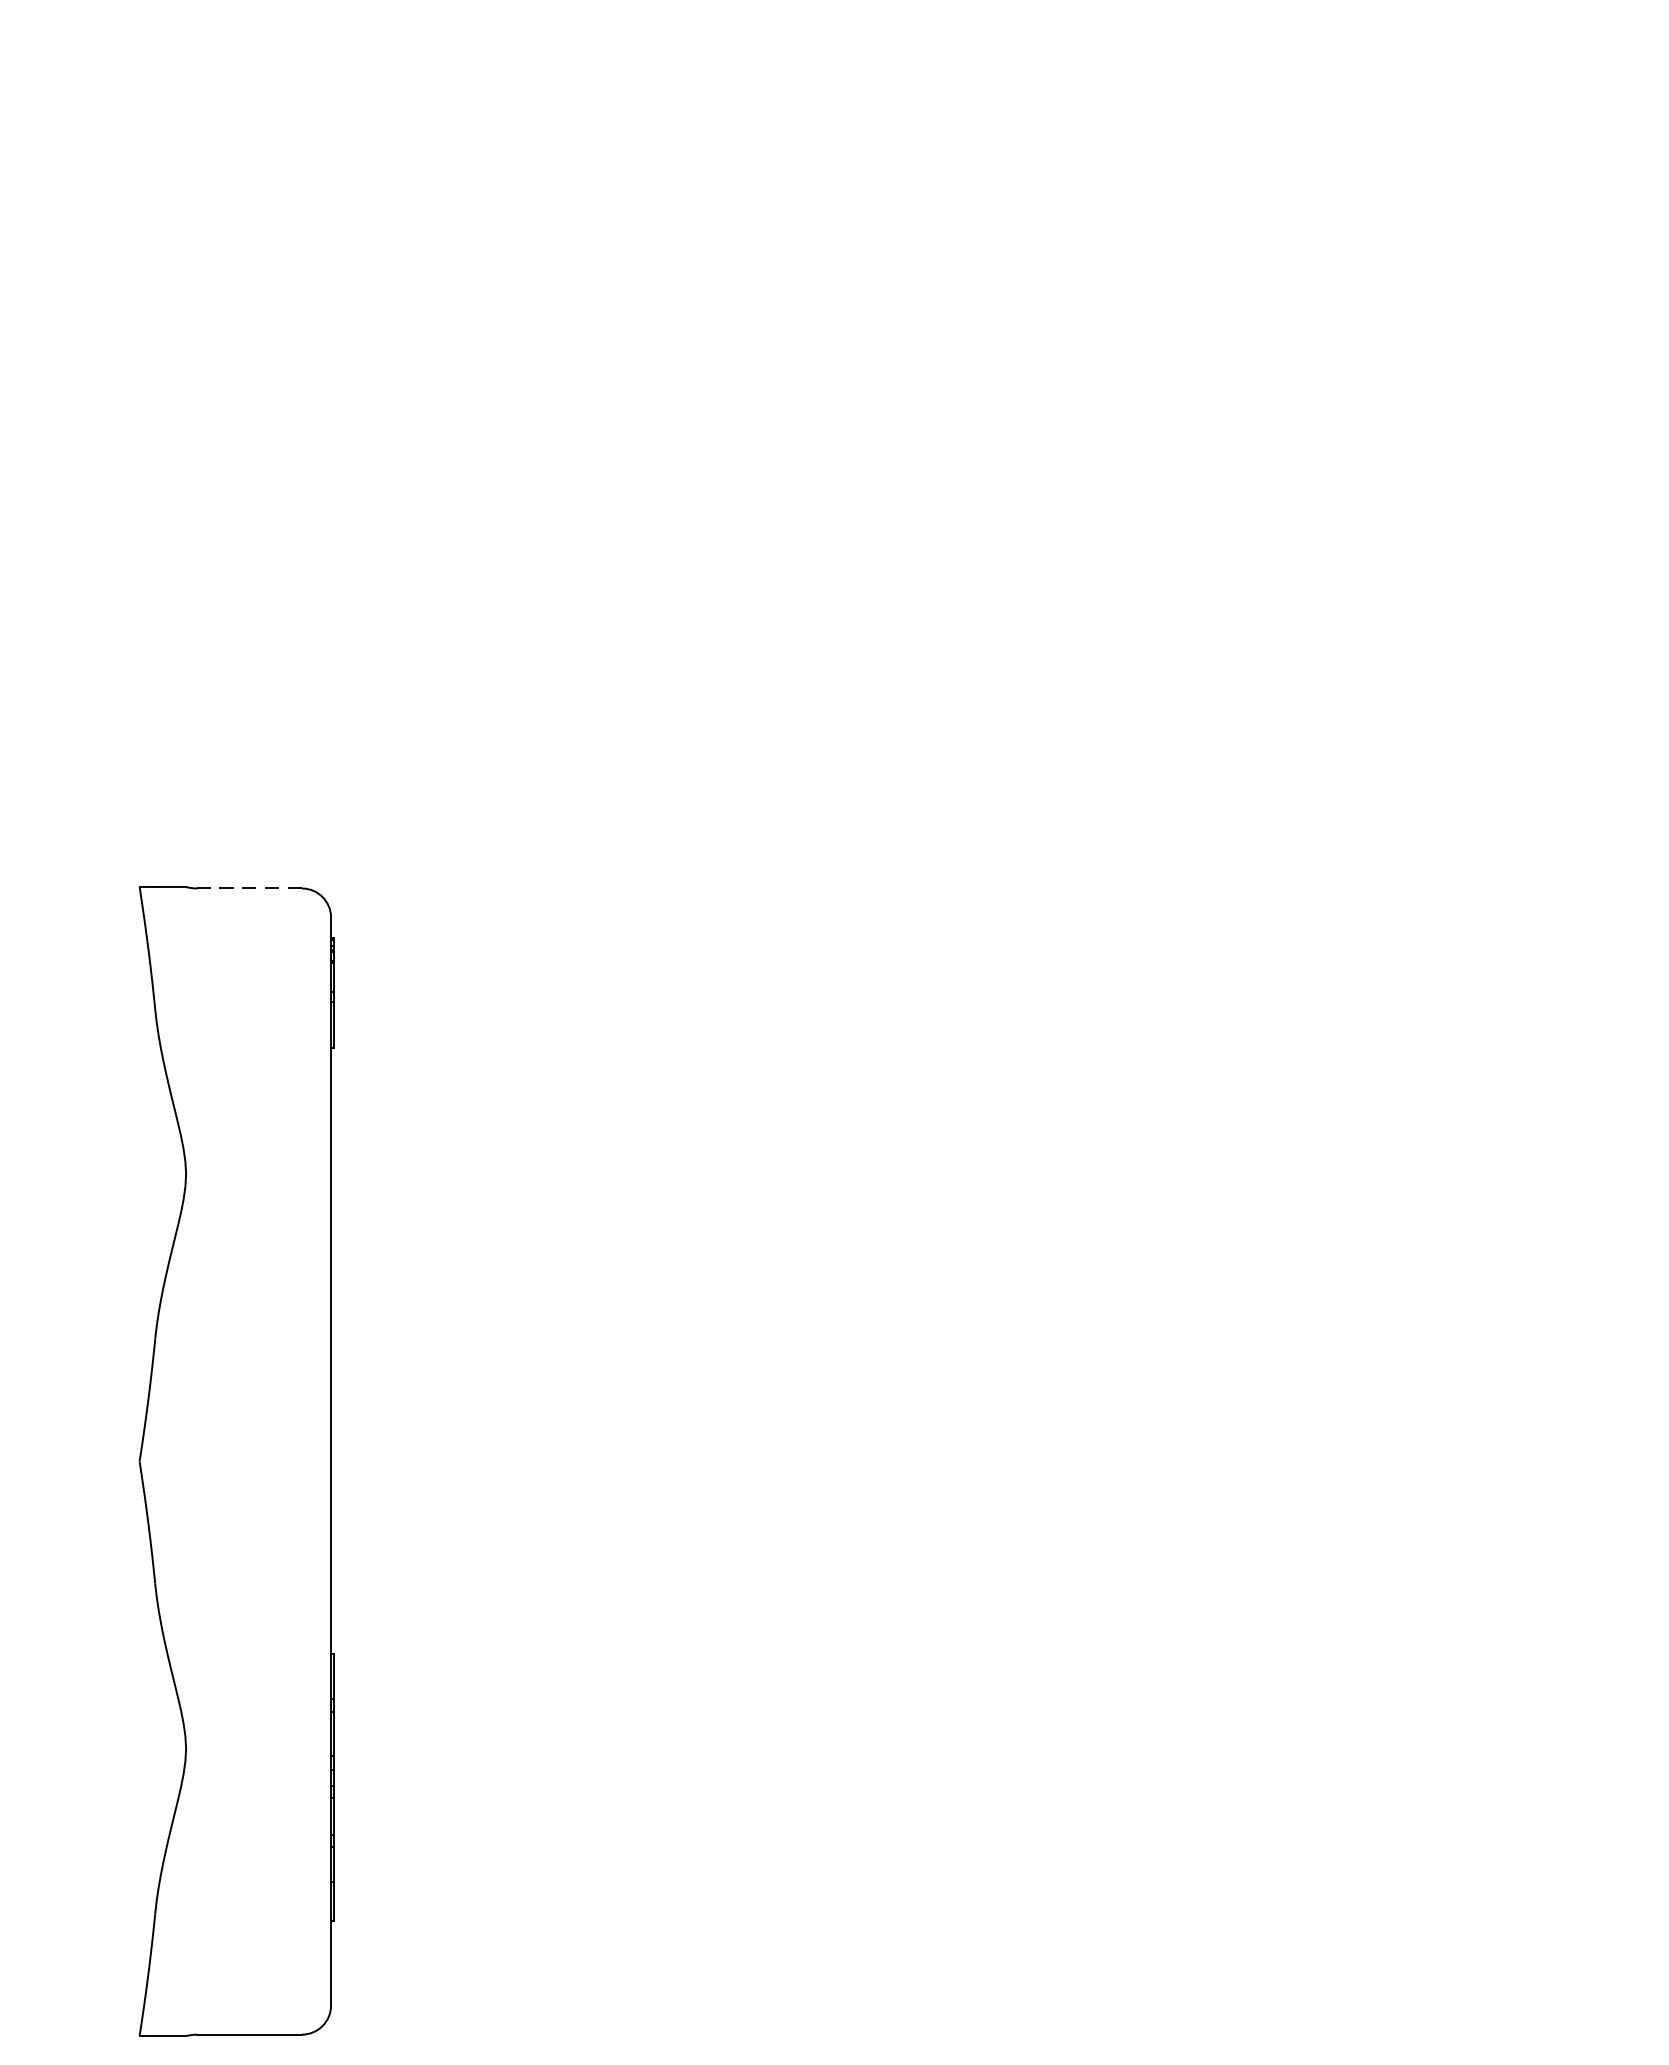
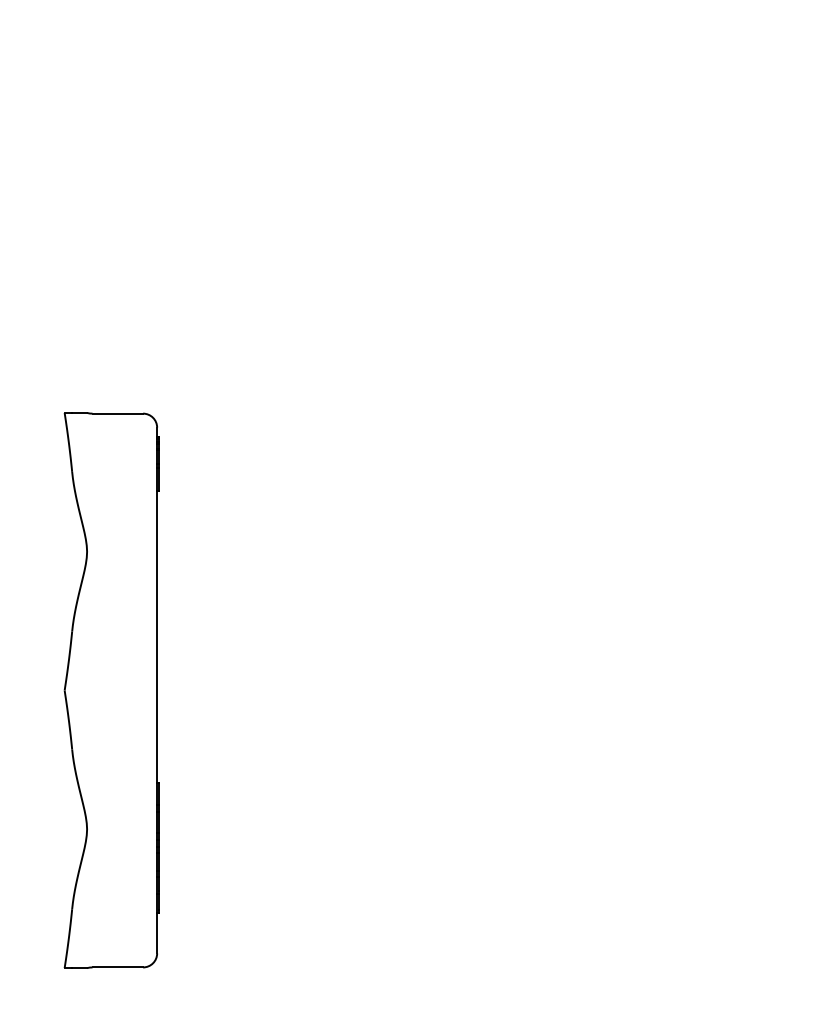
line: (248, 888) -> (117, 413), dashed -> solid

